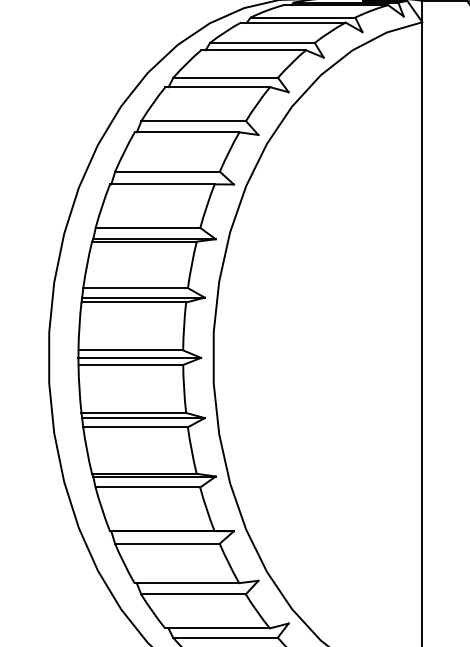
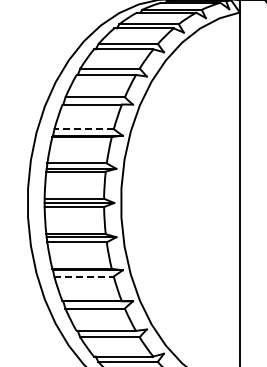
line: (148, 228) -> (84, 129), solid -> dashed
line: (148, 487) -> (84, 276), solid -> dashed

